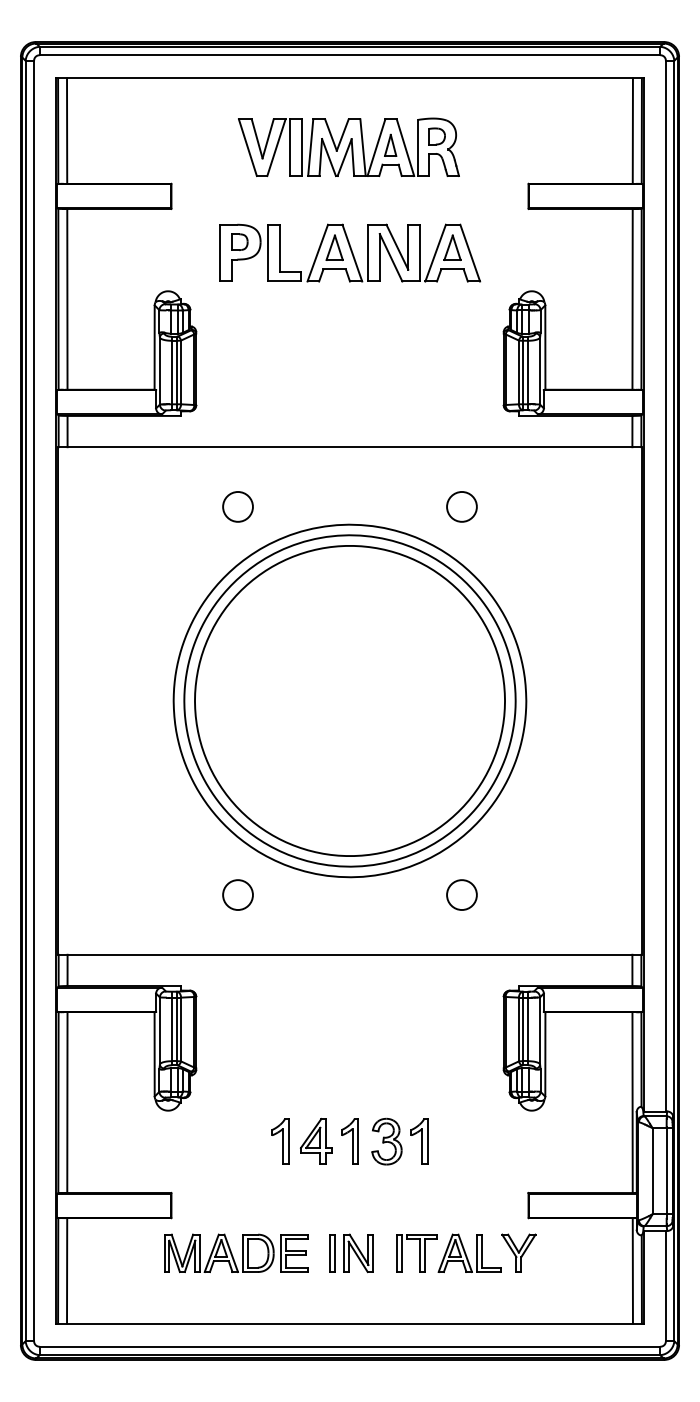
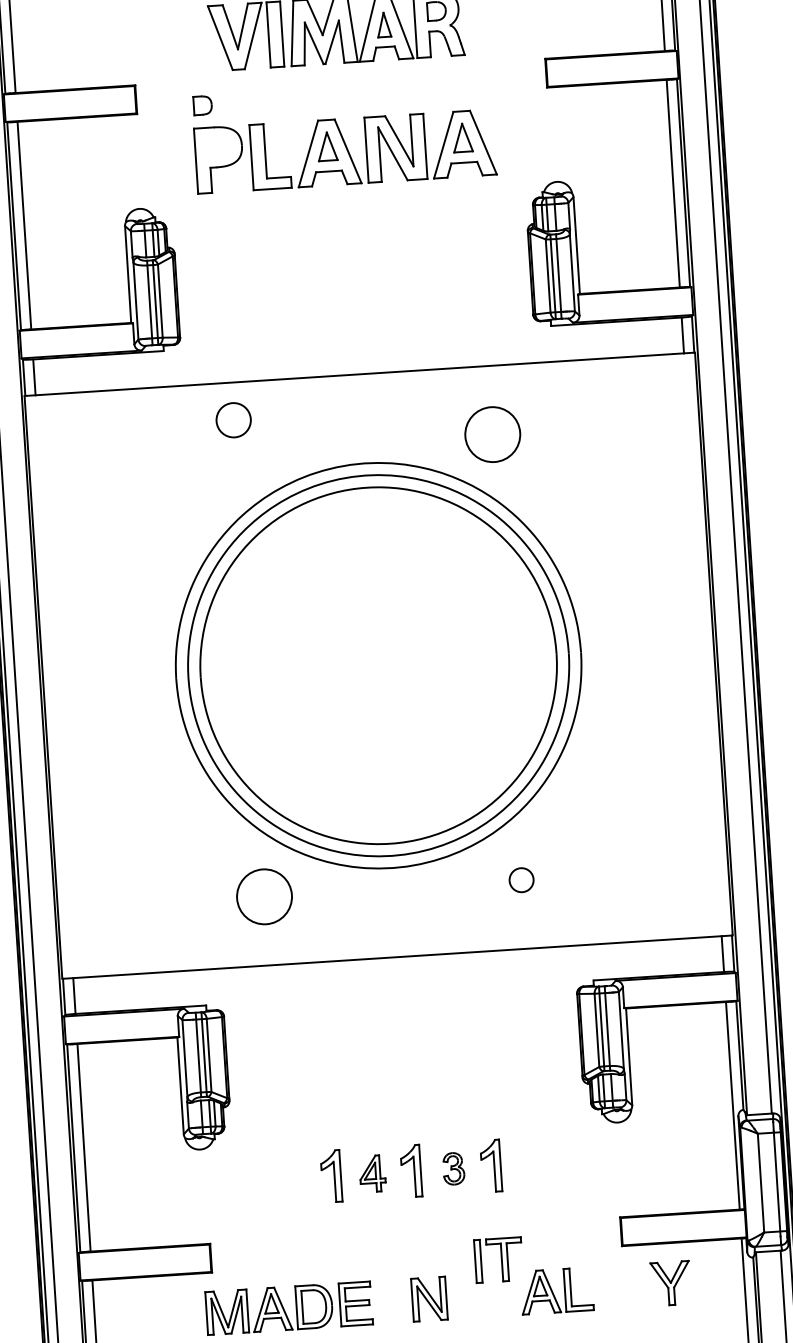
part: (239, 241) -> (202, 104), moved
circle: (237, 506) -> (233, 419), moved
circle: (461, 506) -> (492, 434), size x1.6
circle: (237, 894) -> (263, 896), size x1.6
circle: (461, 894) -> (521, 879), size x0.7
part: (315, 1141) -> (371, 1174), size x0.7
part: (386, 1141) -> (453, 1168), size x0.6
part: (518, 1252) -> (670, 1282), moved
part: (332, 1253) -> (399, 1301), removed
part: (416, 1253) -> (498, 1260), moved

